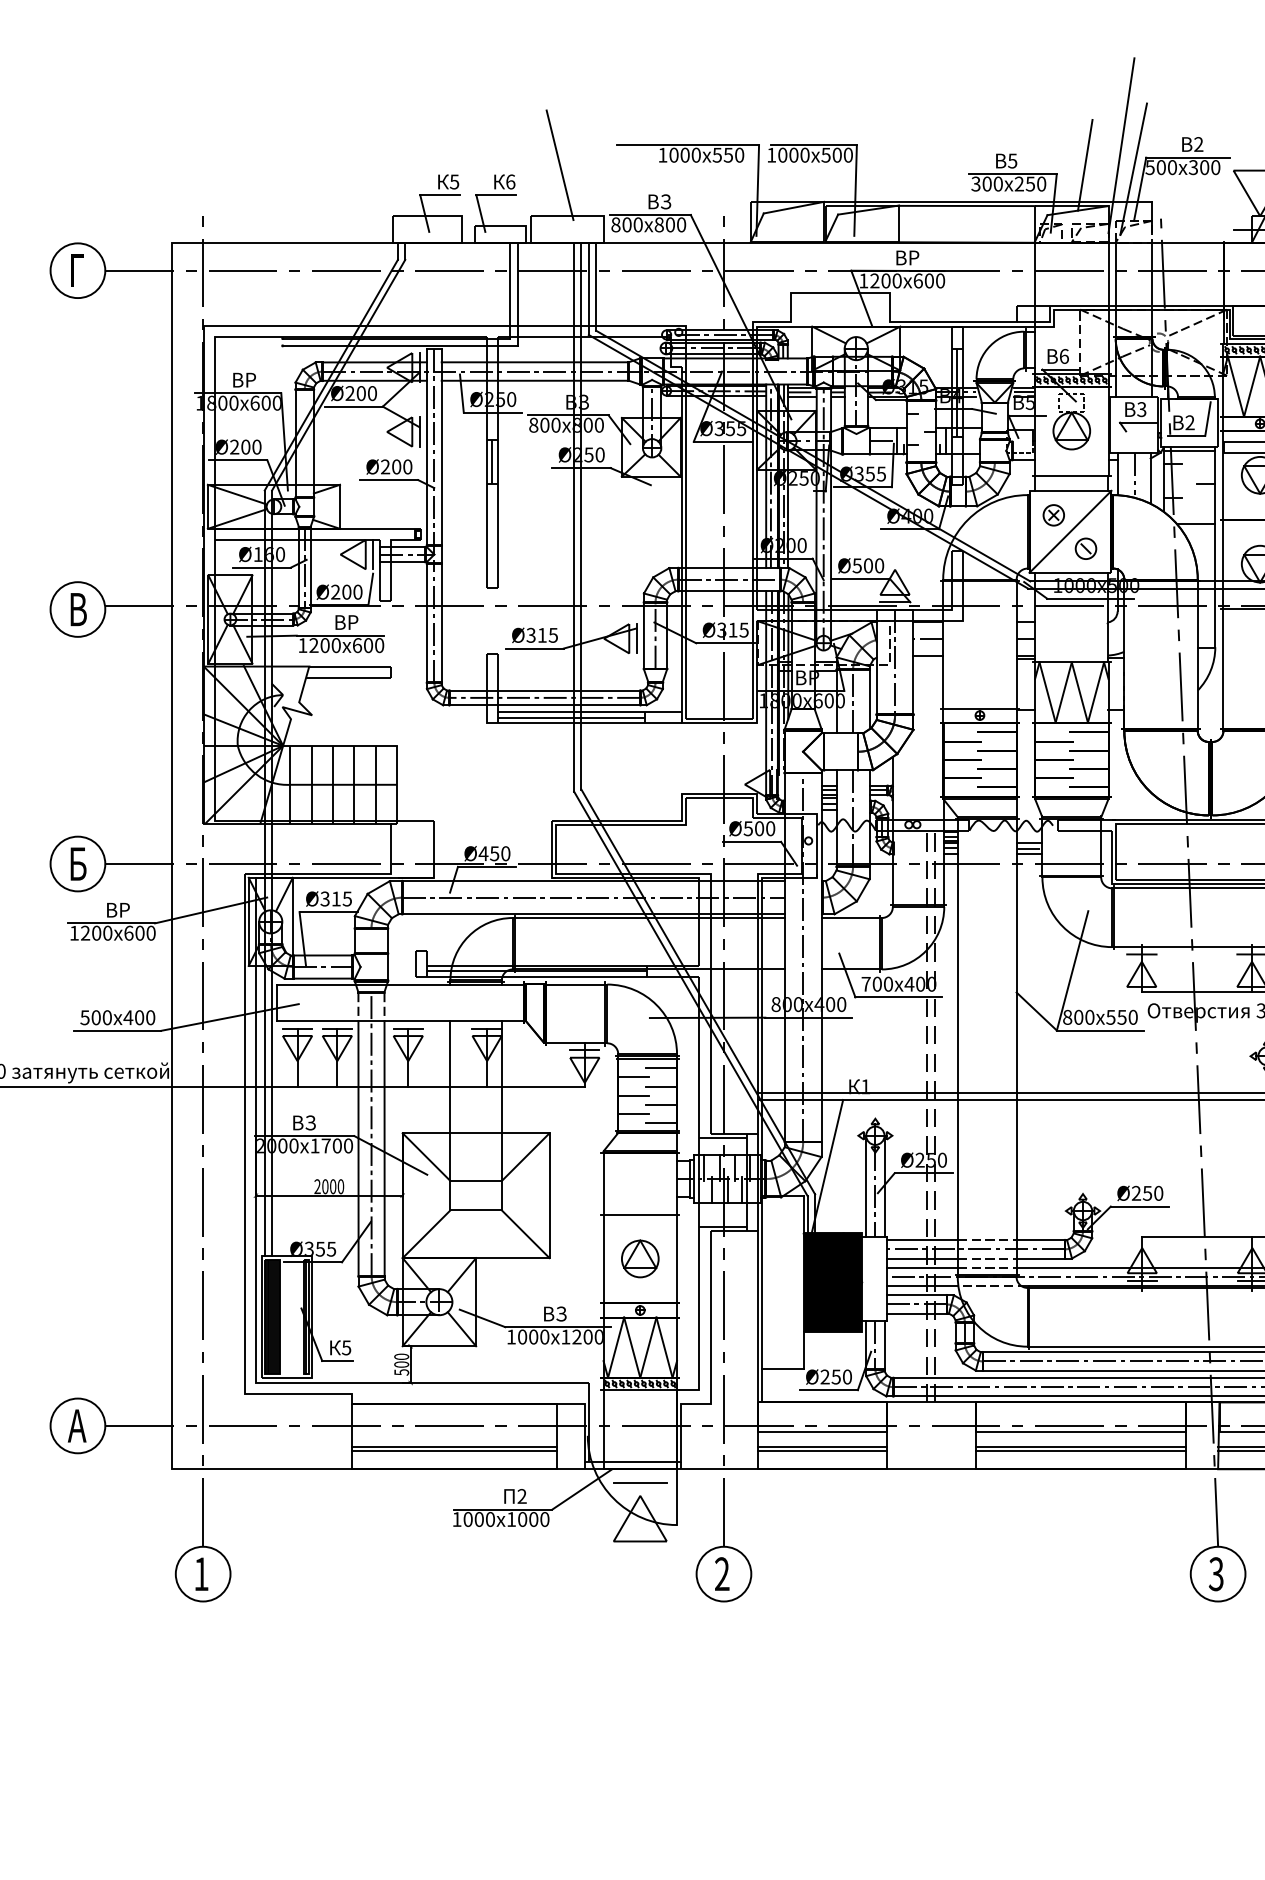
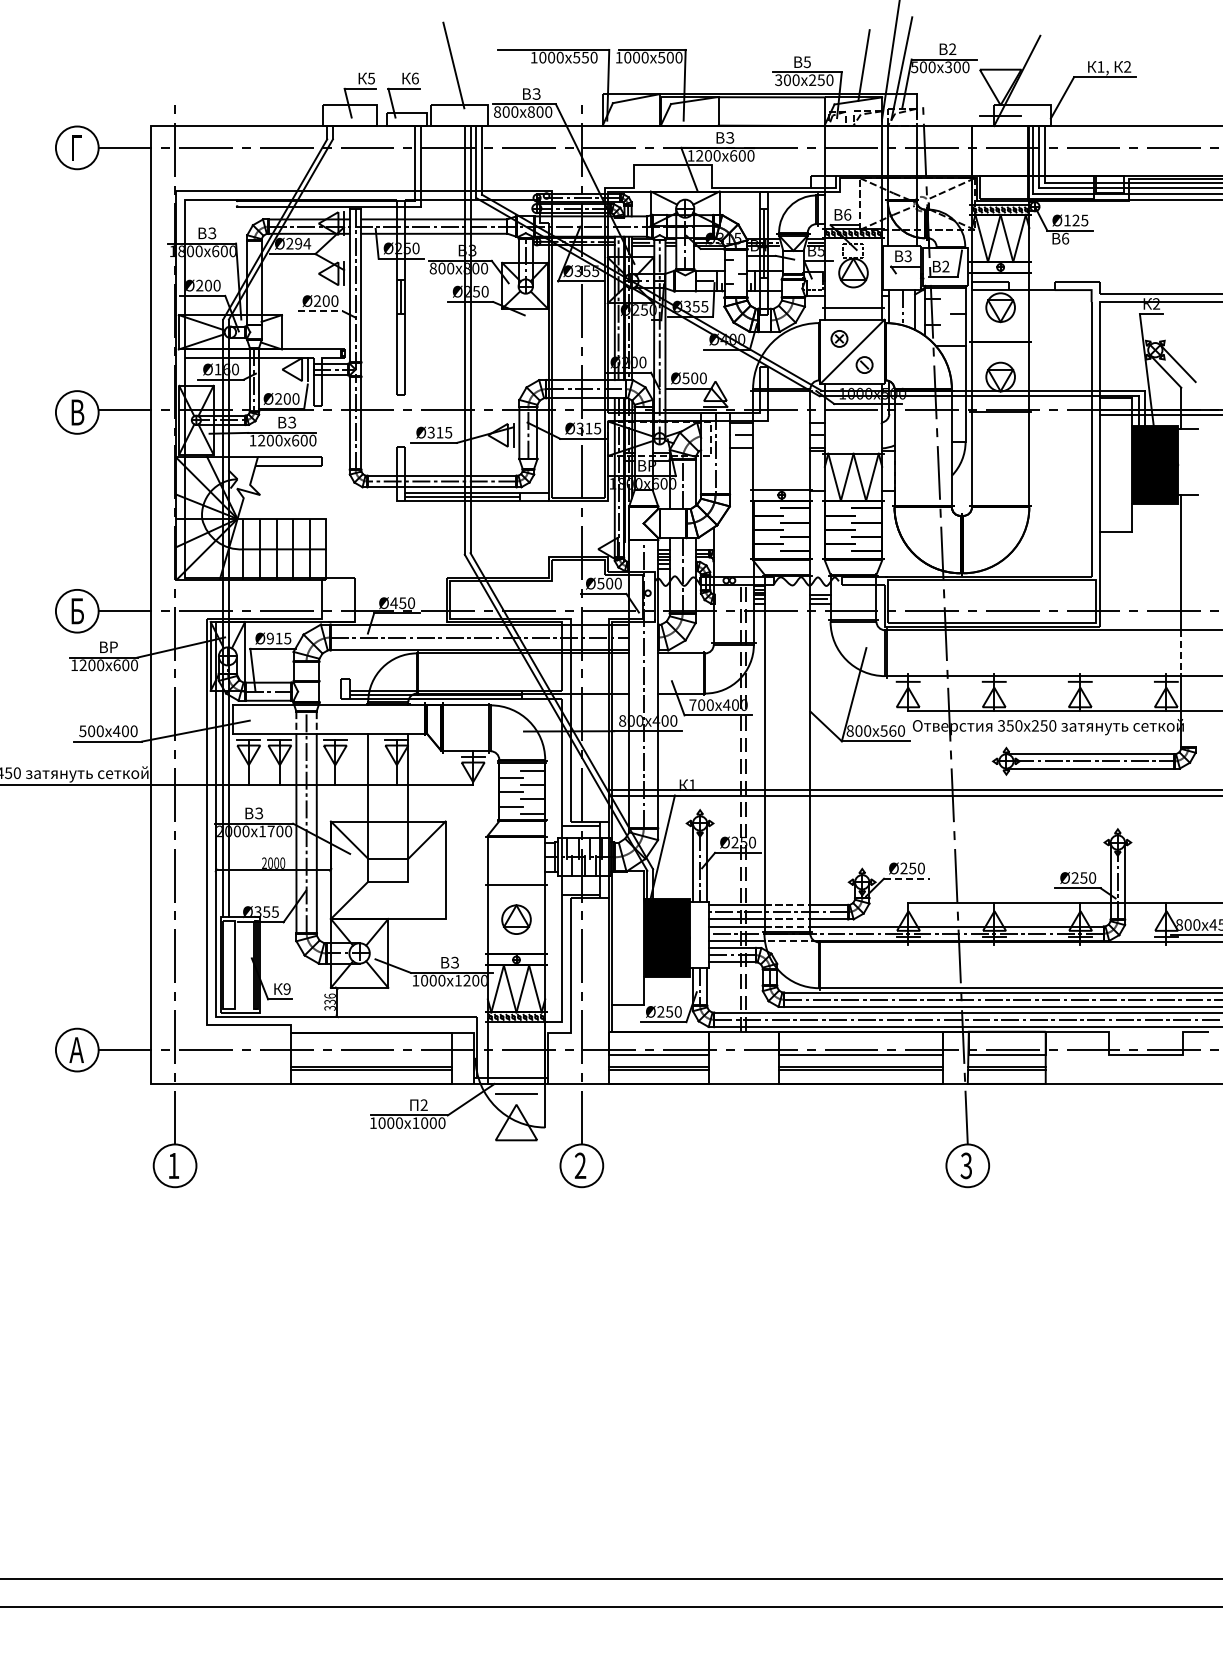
text: (914, 257) -> (730, 137), ВР -> ВЗ
text: (251, 380) -> (212, 233), ВР -> ВЗ
text: (367, 393) -> (303, 243), Ø200 -> Ø294
line: (389, 480) -> (320, 311), solid -> dashed
text: (353, 622) -> (292, 422), ВР -> ВЗ
text: (324, 898) -> (269, 638), Ø315 -> Ø915
text: (1121, 1016) -> (892, 730), 550 -> 560
line: (1139, 1206) -> (906, 878), solid -> dashed
line: (525, 1234) -> (426, 900), removed
hatch: (271, 1316) -> (228, 964), removed
text: (345, 1347) -> (286, 988), 5 -> 9
text: (400, 1363) -> (329, 1001), 500 -> 336

